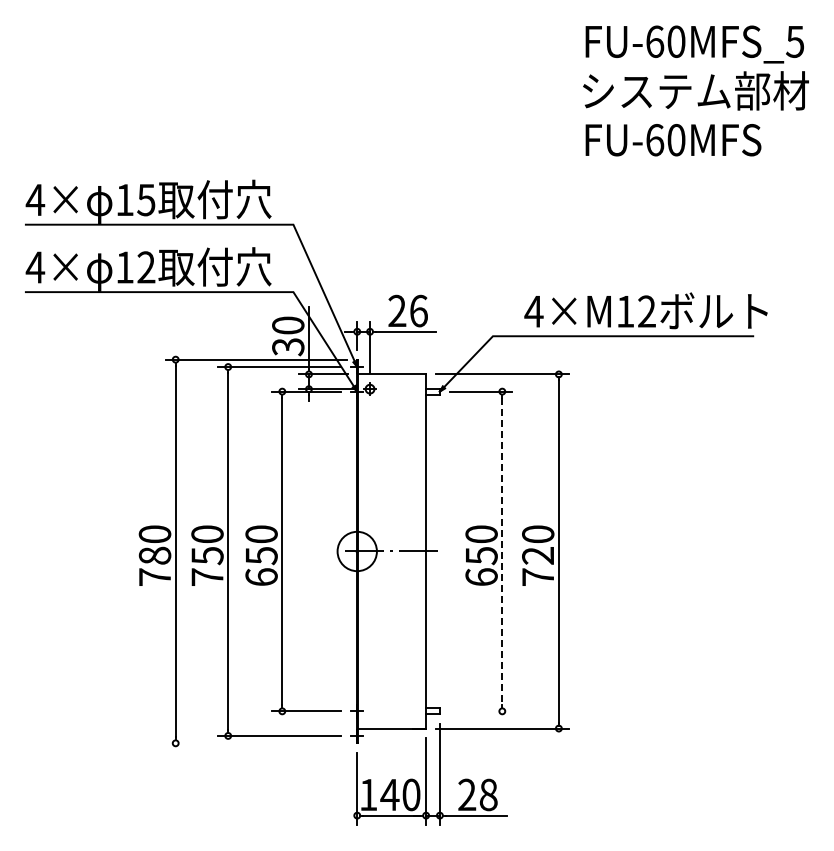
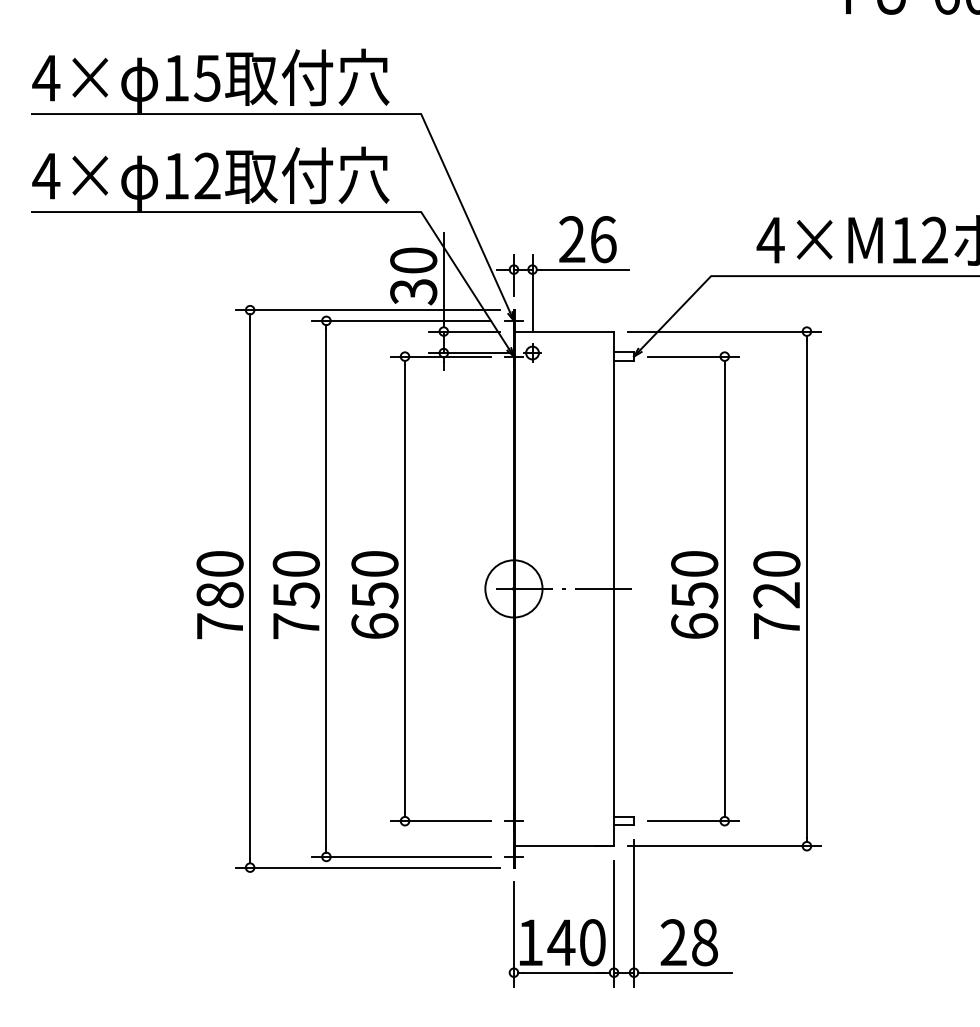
line: (502, 551) -> (724, 588), dashed -> solid
line: (480, 711) -> (693, 821), added
line: (256, 743) -> (367, 867), added

